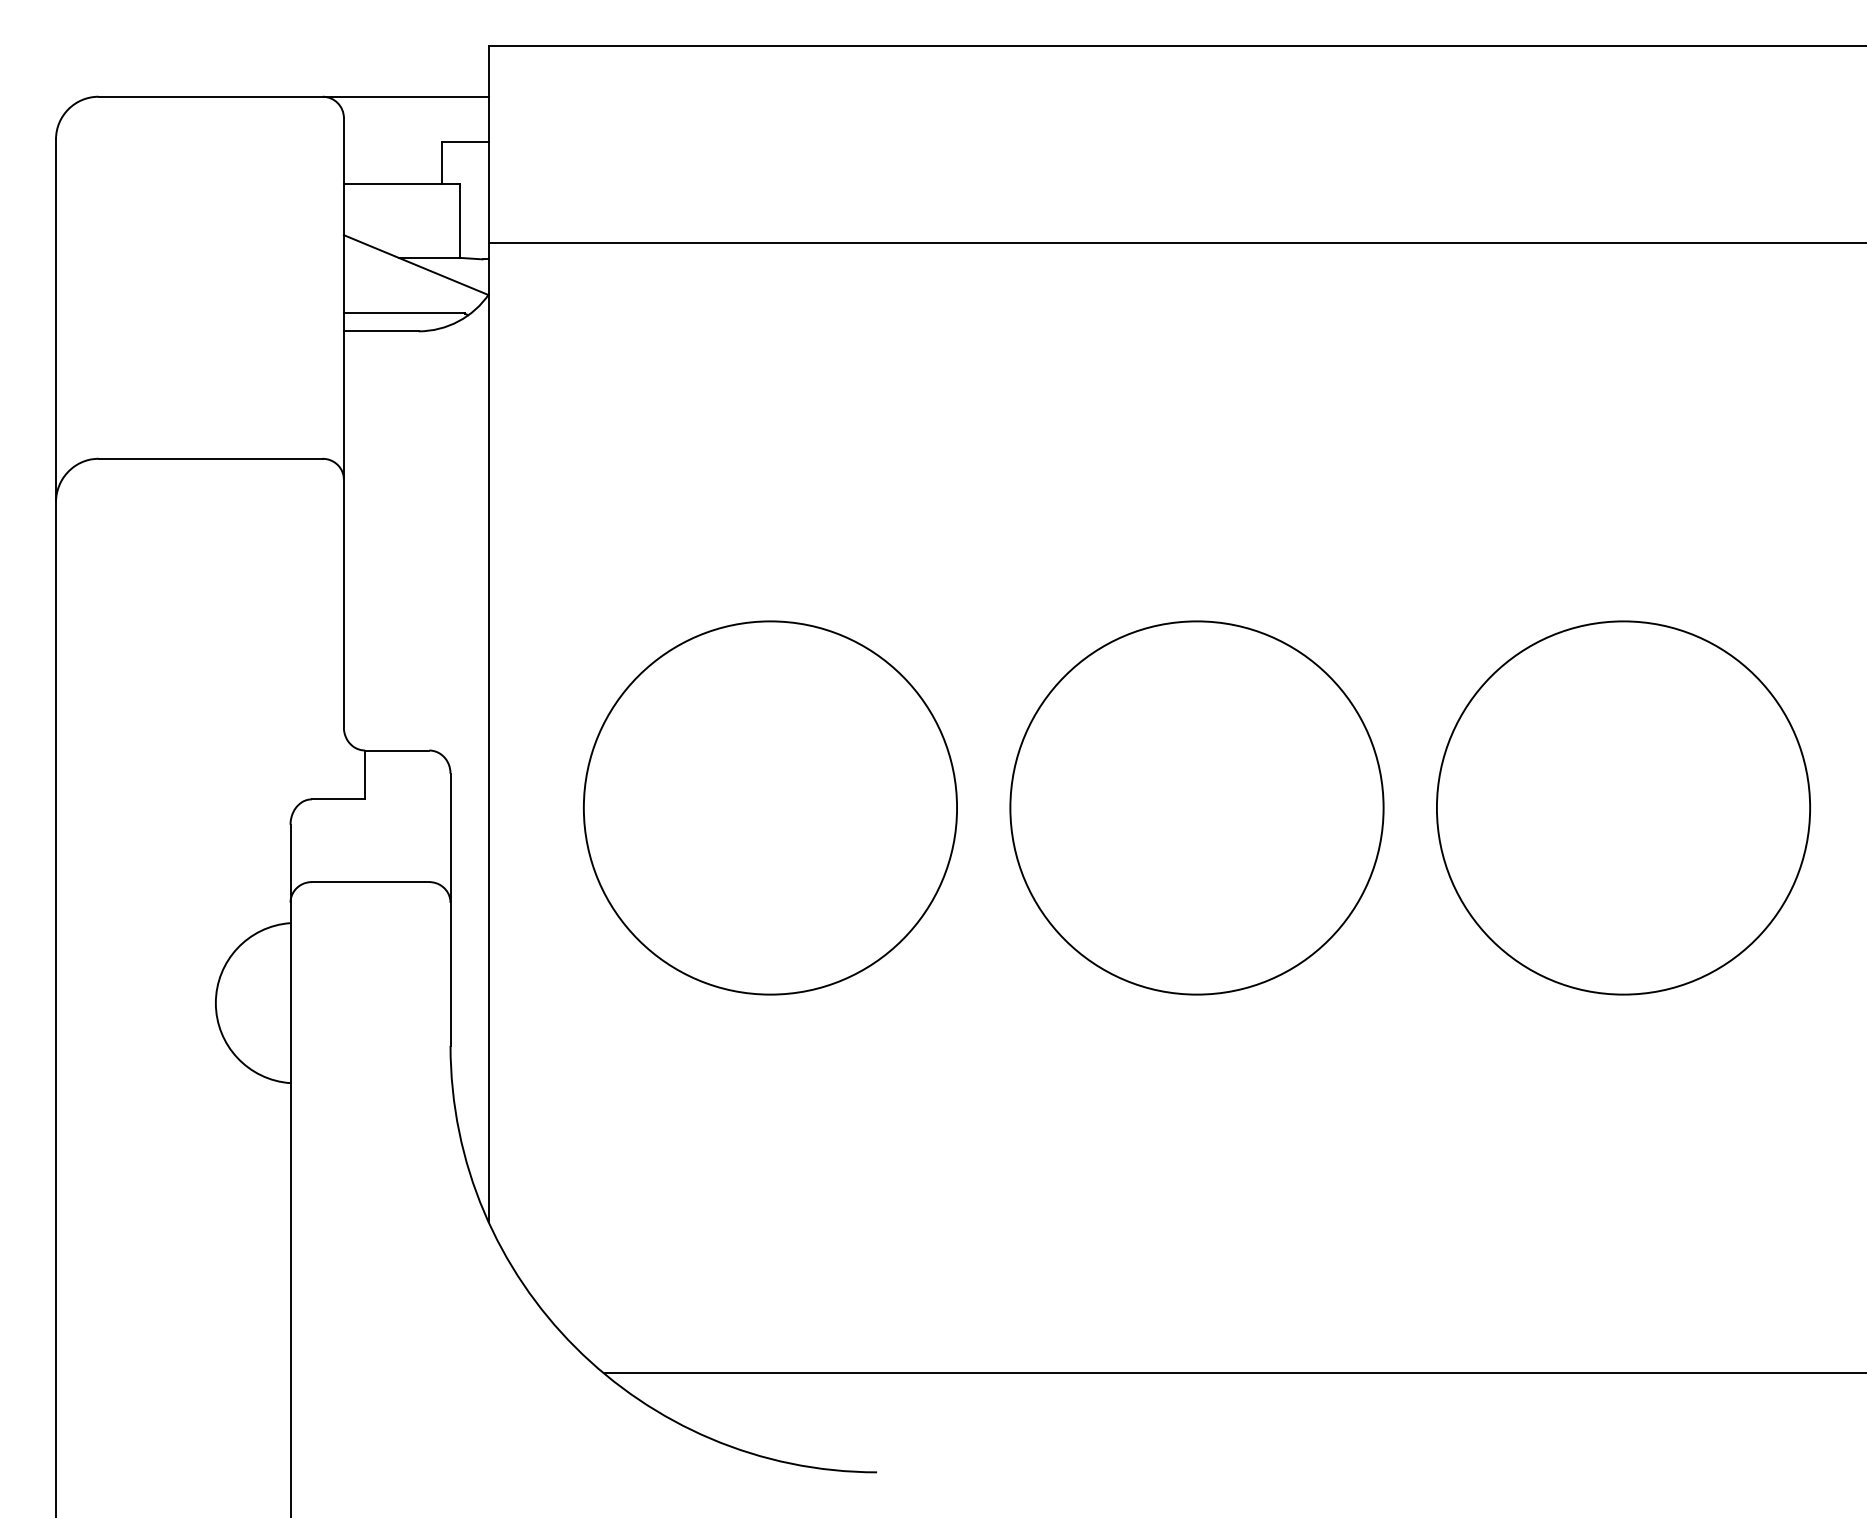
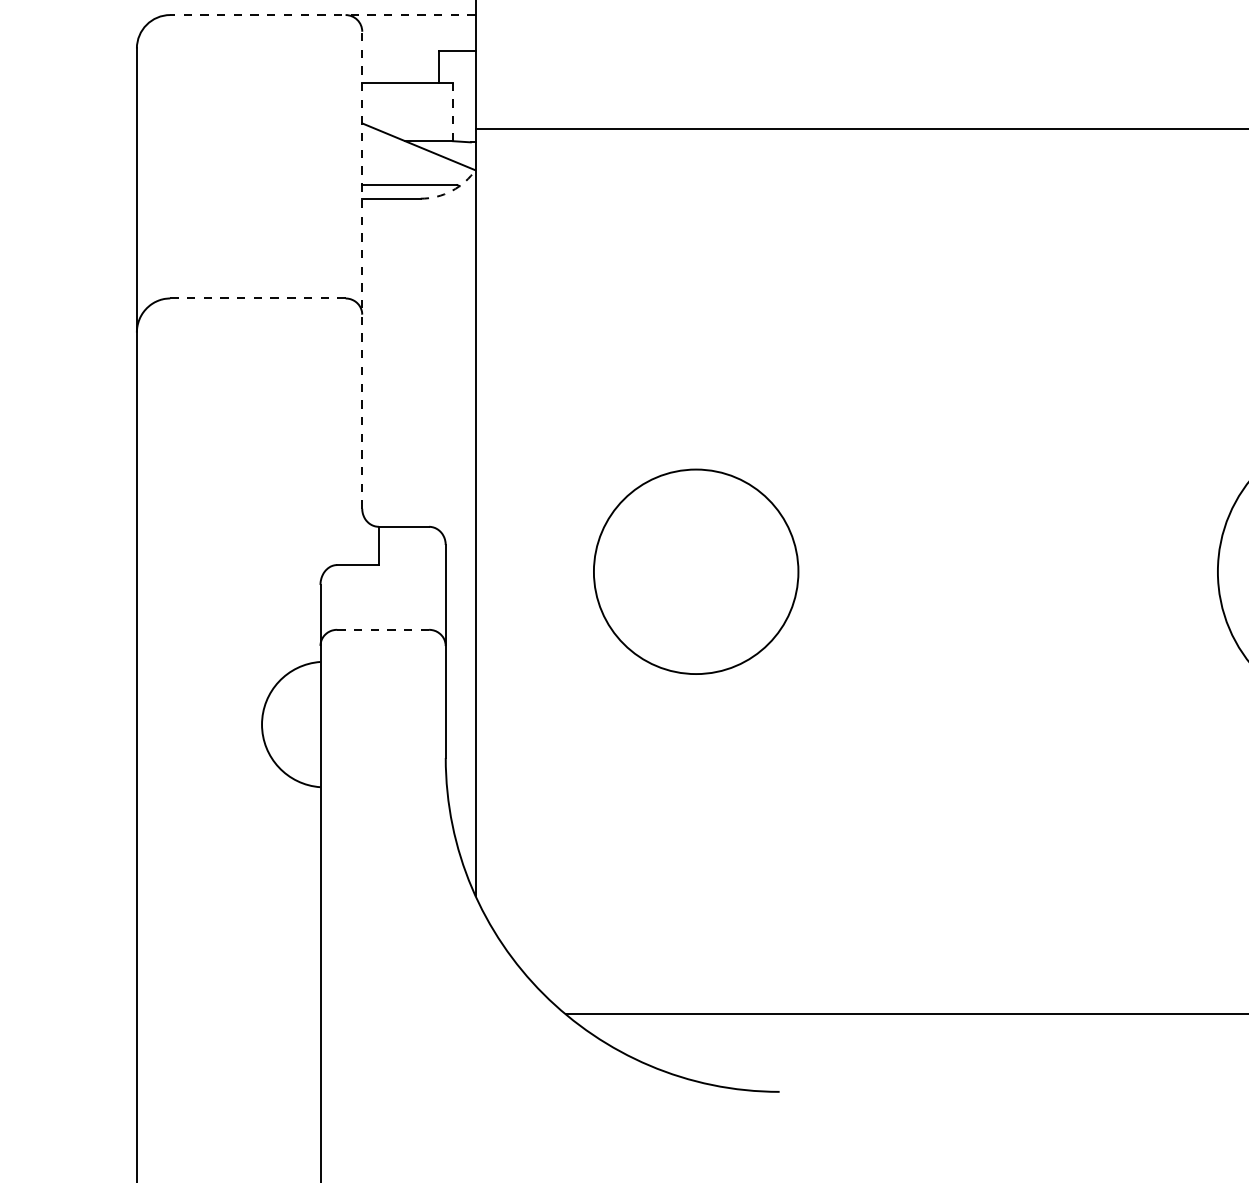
line: (293, 96) -> (322, 14), solid -> dashed
line: (459, 220) -> (452, 111), solid -> dashed
arc: (458, 321) -> (451, 190), solid -> dashed
line: (343, 422) -> (361, 270), solid -> dashed
line: (210, 458) -> (257, 298), solid -> dashed
circle: (770, 807) -> (696, 571), size x0.7
circle: (1196, 807) -> (1029, 571), removed
line: (370, 882) -> (383, 630), solid -> dashed

